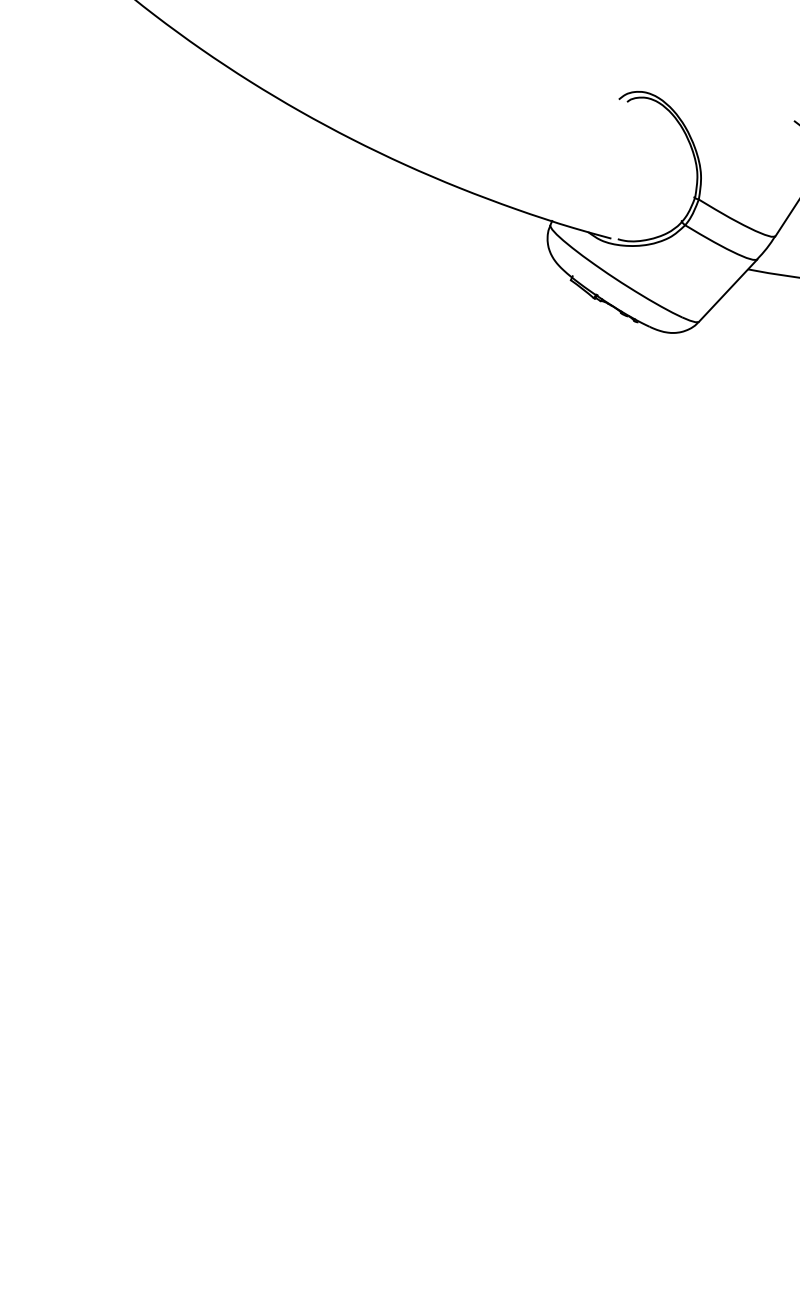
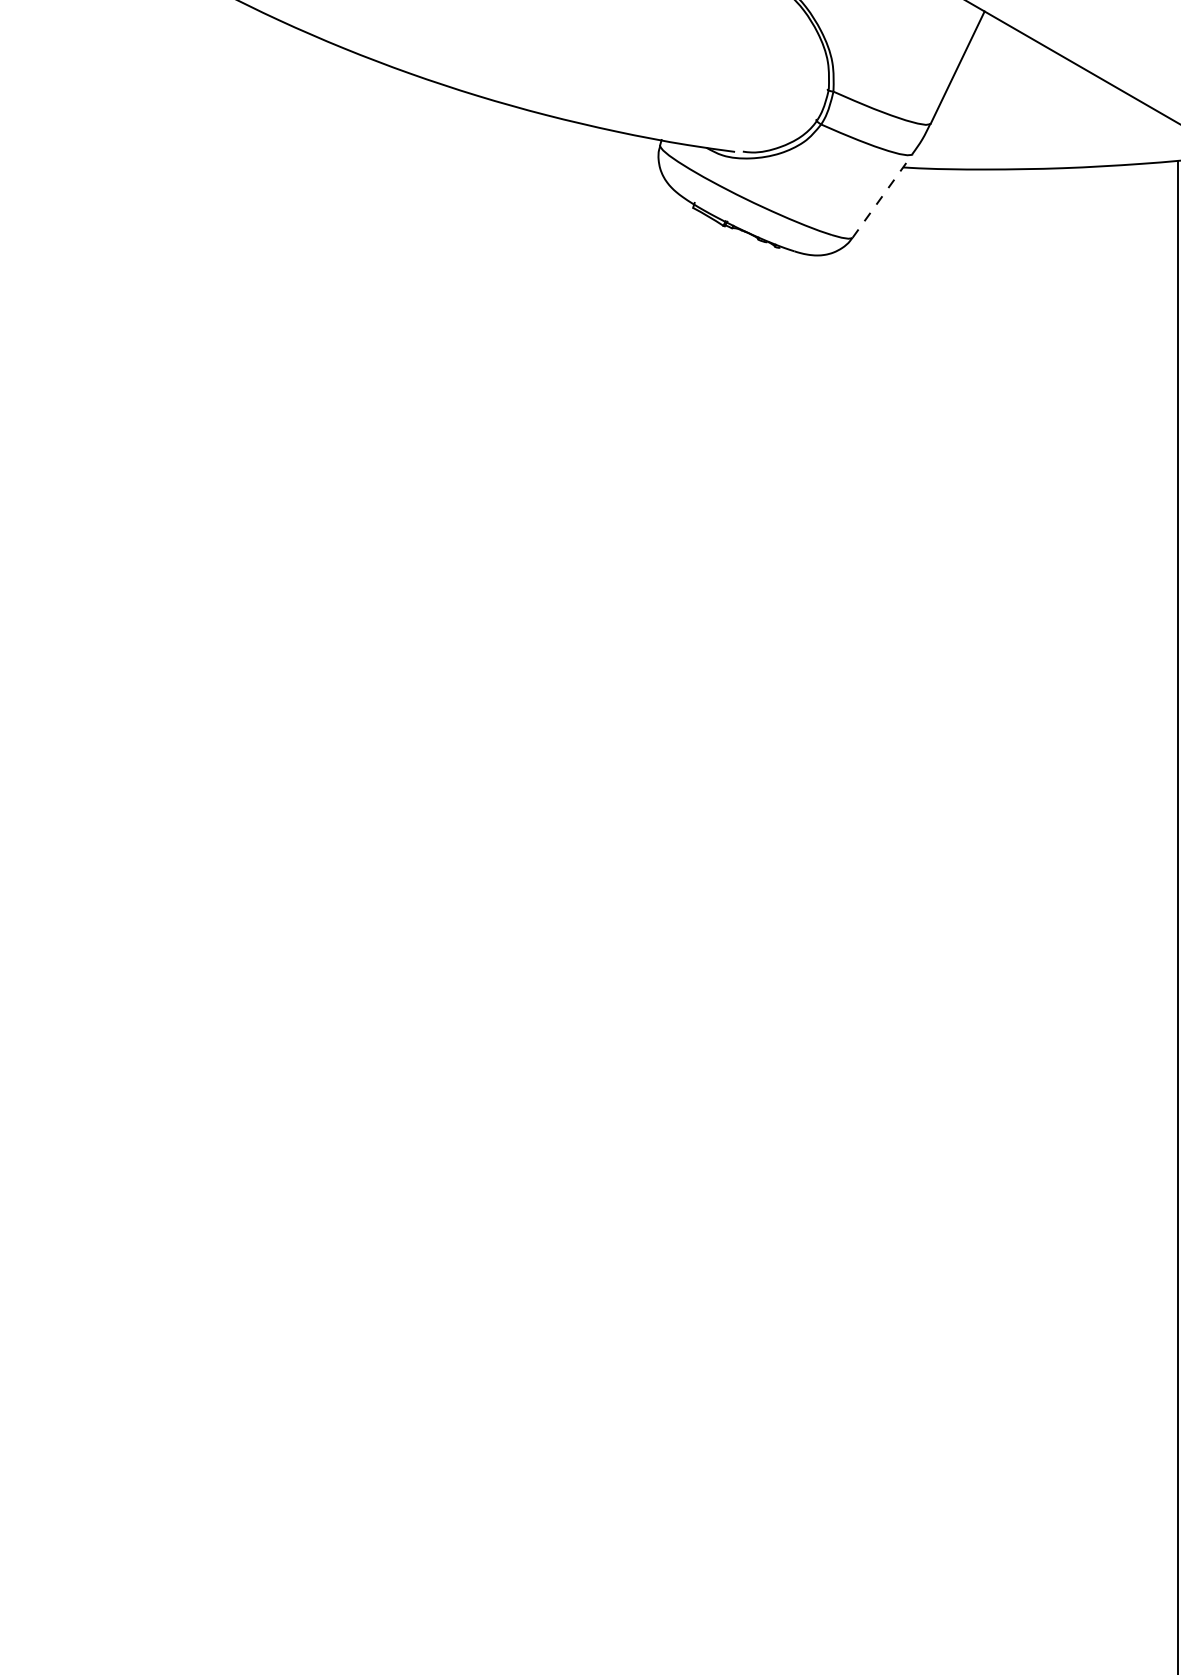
line: (728, 290) -> (882, 195), solid -> dashed

